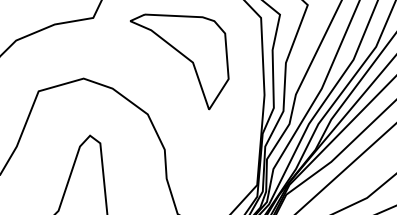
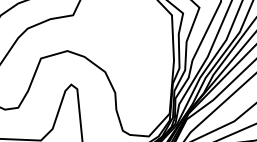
part: (178, 60) -> (123, 40), removed

